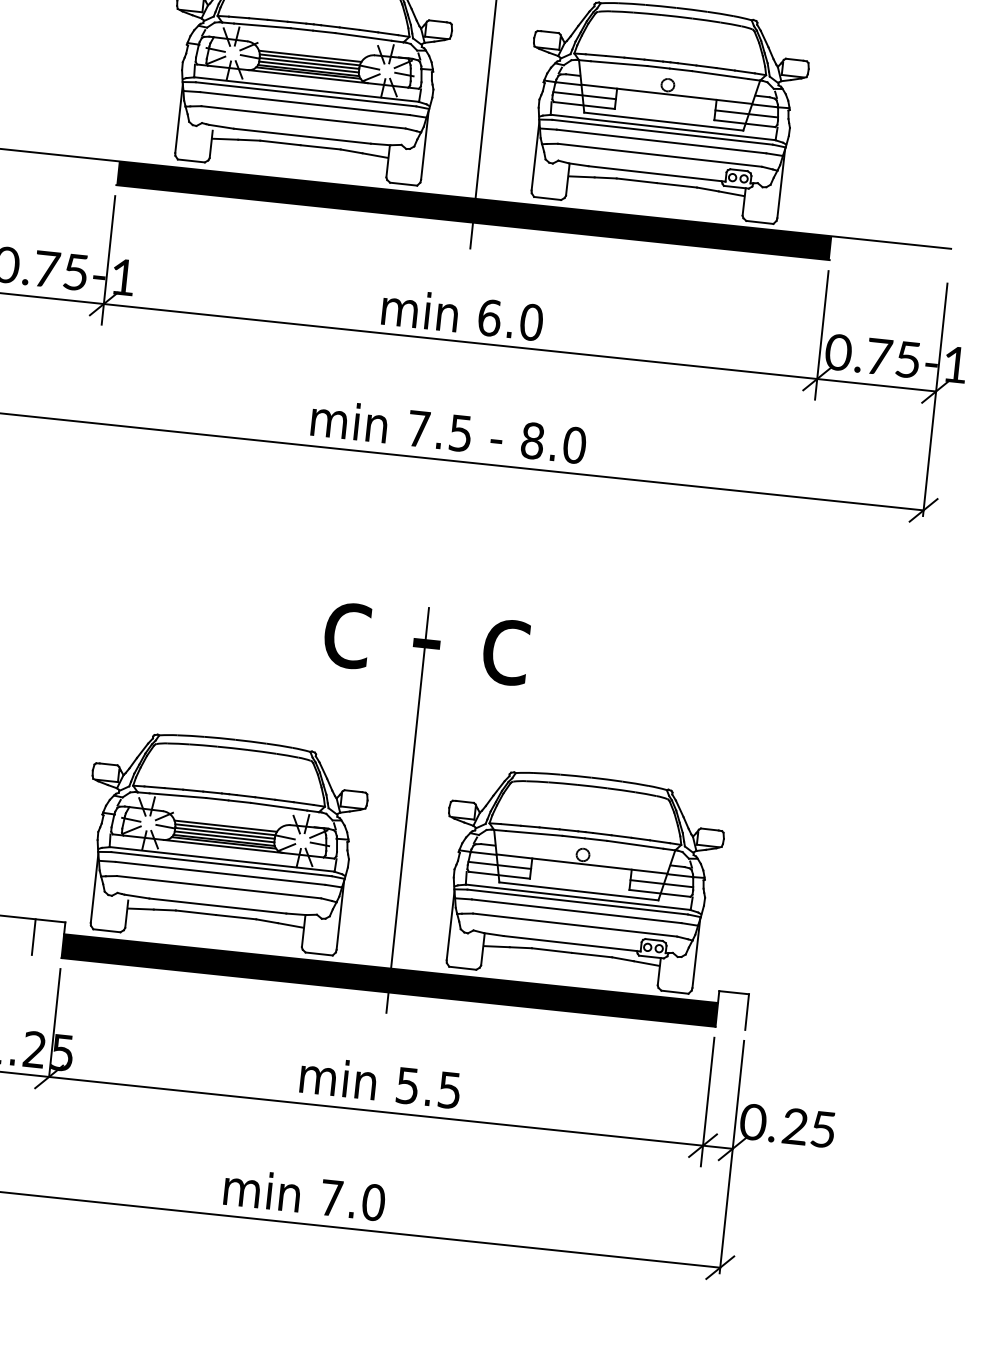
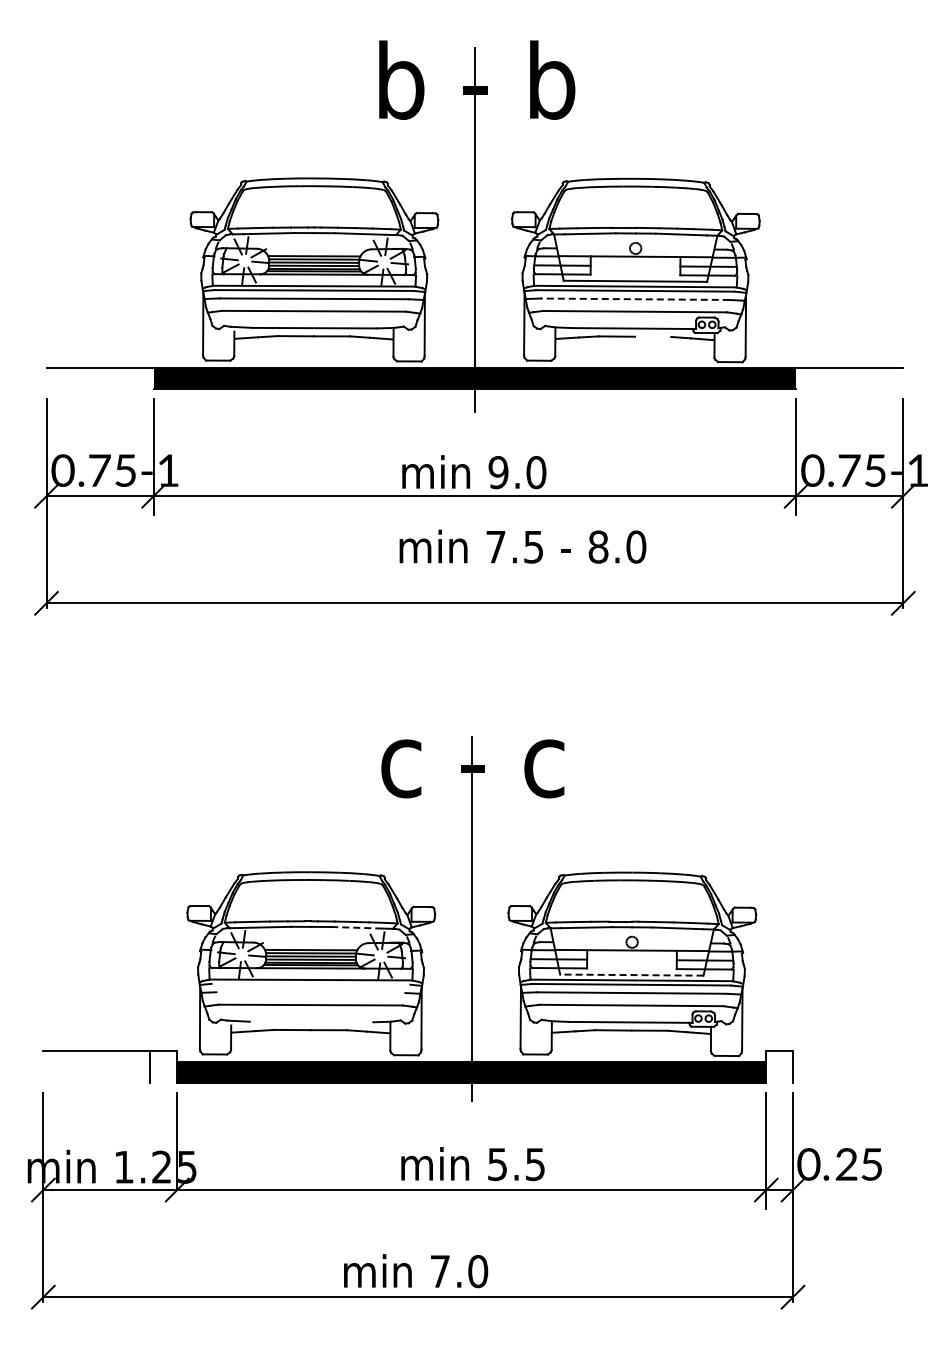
line: (660, 141) -> (634, 299), solid -> dashed
line: (677, 184) -> (653, 336), removed
text: (489, 317) -> (498, 472), 6.0 -> 9.0
text: (448, 431) -> (522, 546), moved
line: (278, 806) -> (356, 927), solid -> dashed
line: (221, 863) -> (310, 983), removed
line: (220, 873) -> (310, 992), removed
line: (578, 891) -> (631, 975), solid -> dashed
line: (217, 905) -> (311, 1021), removed

